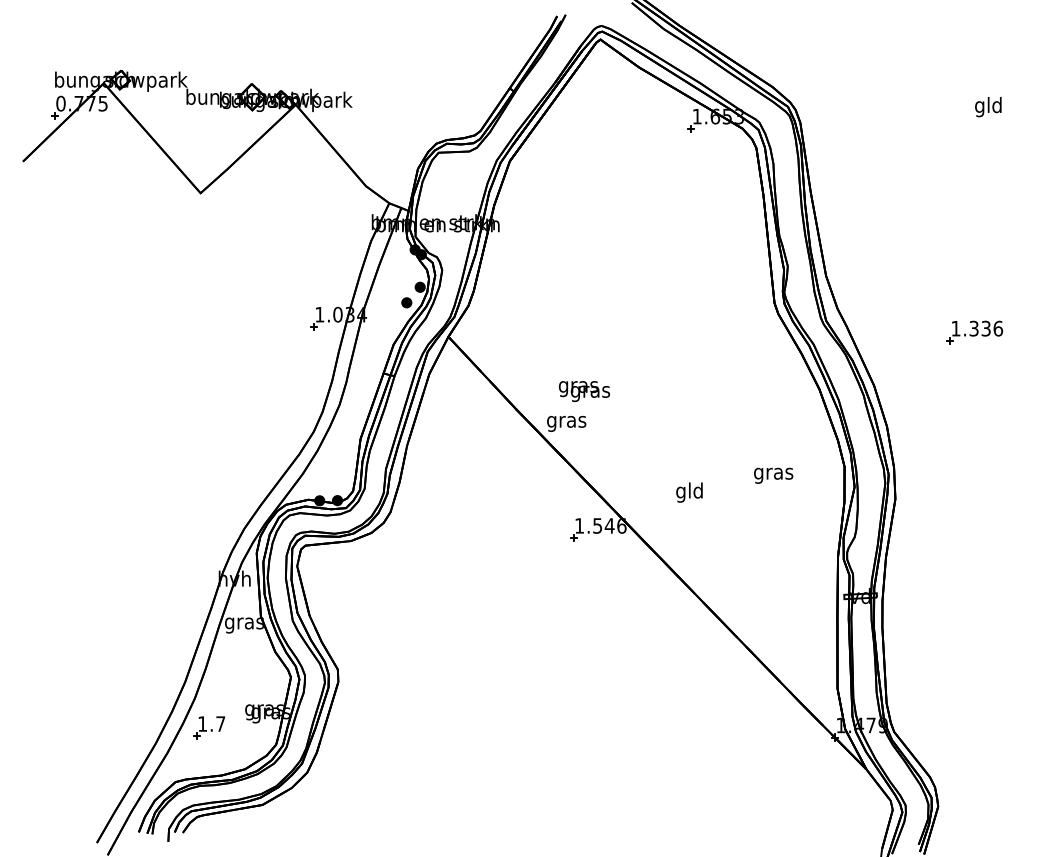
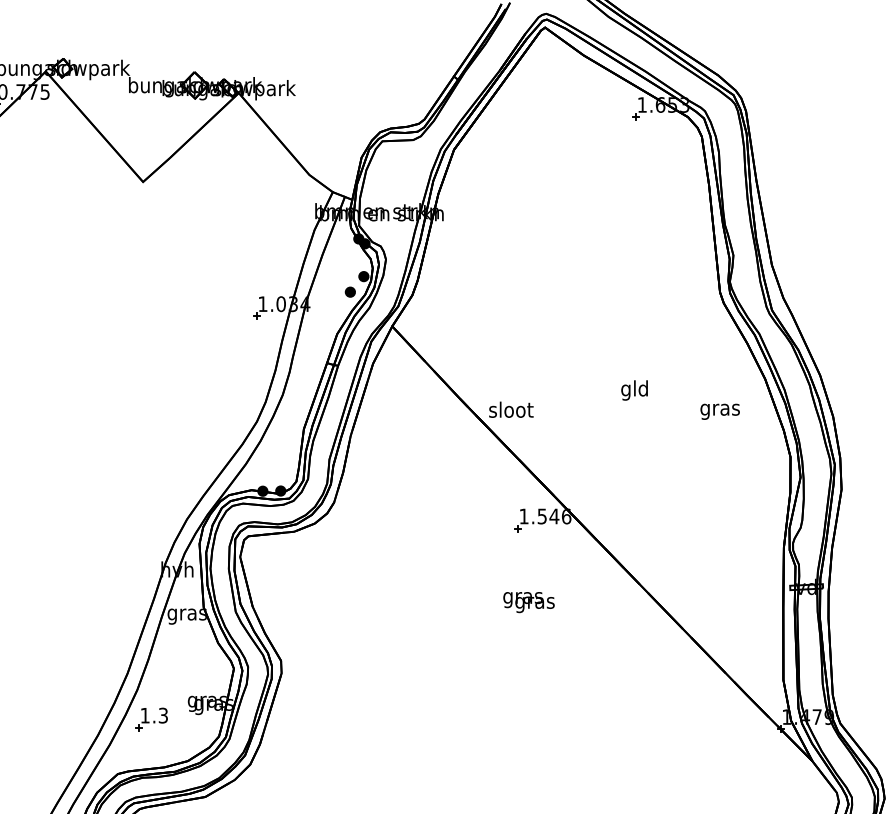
text: (584, 391) -> (529, 602), moved
text: (566, 421) -> (510, 411), gras -> sloot
text: (773, 475) -> (720, 411), moved
text: (689, 492) -> (634, 390), moved
text: (220, 723) -> (163, 715), 1.7 -> 1.3

